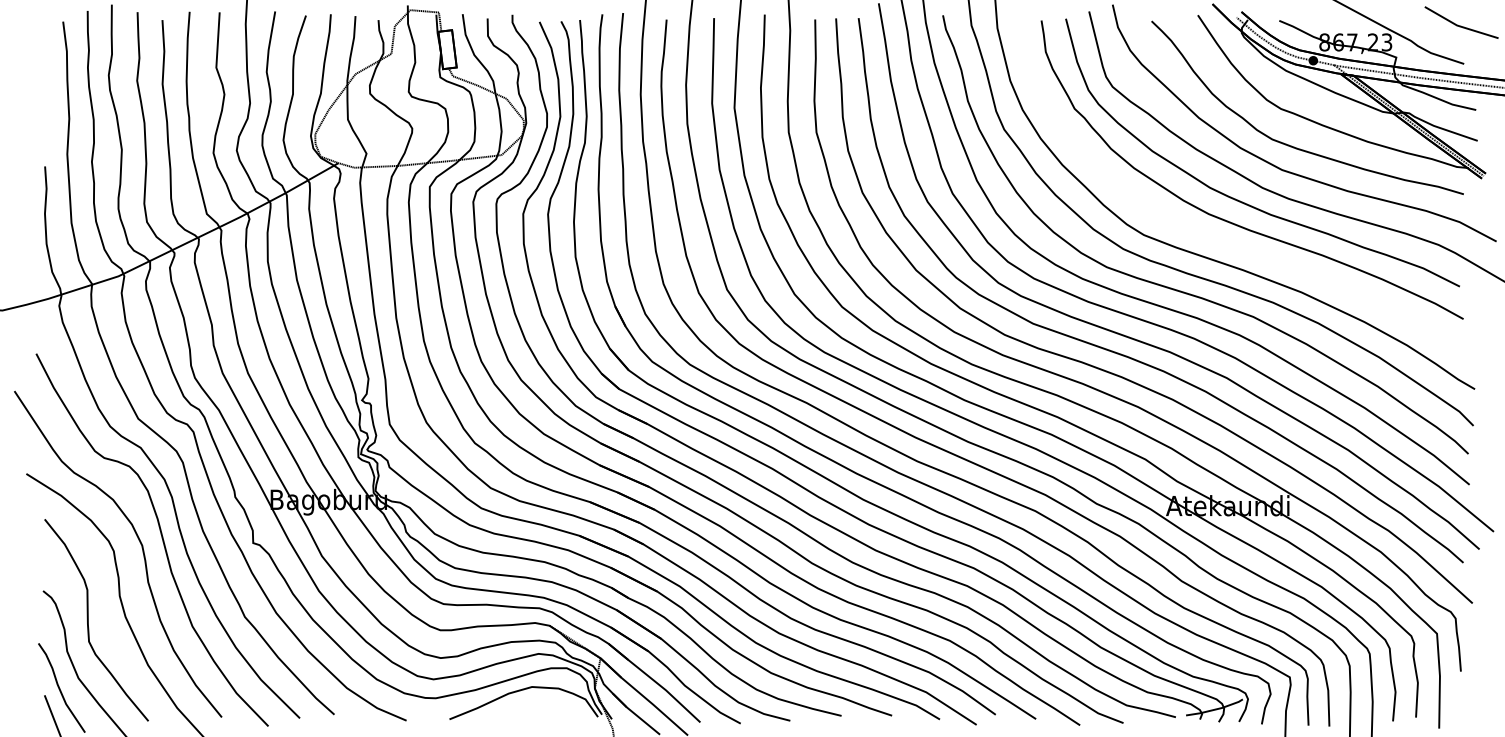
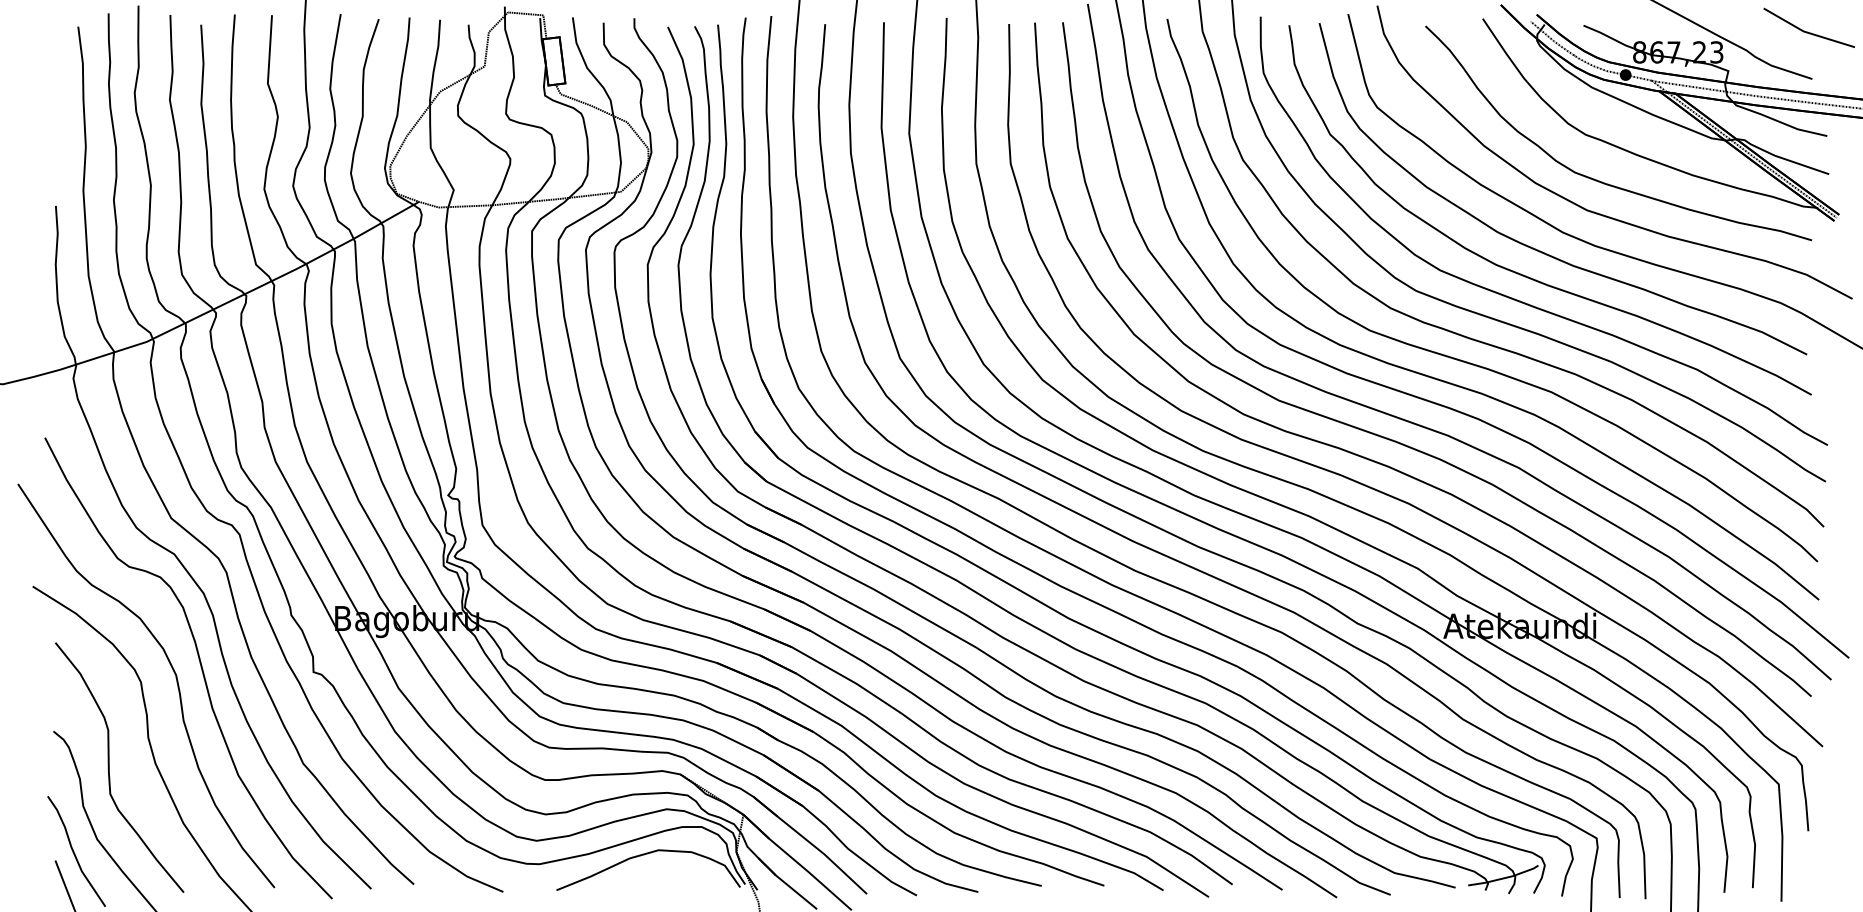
part: (1228, 242) -> (1520, 300), added

